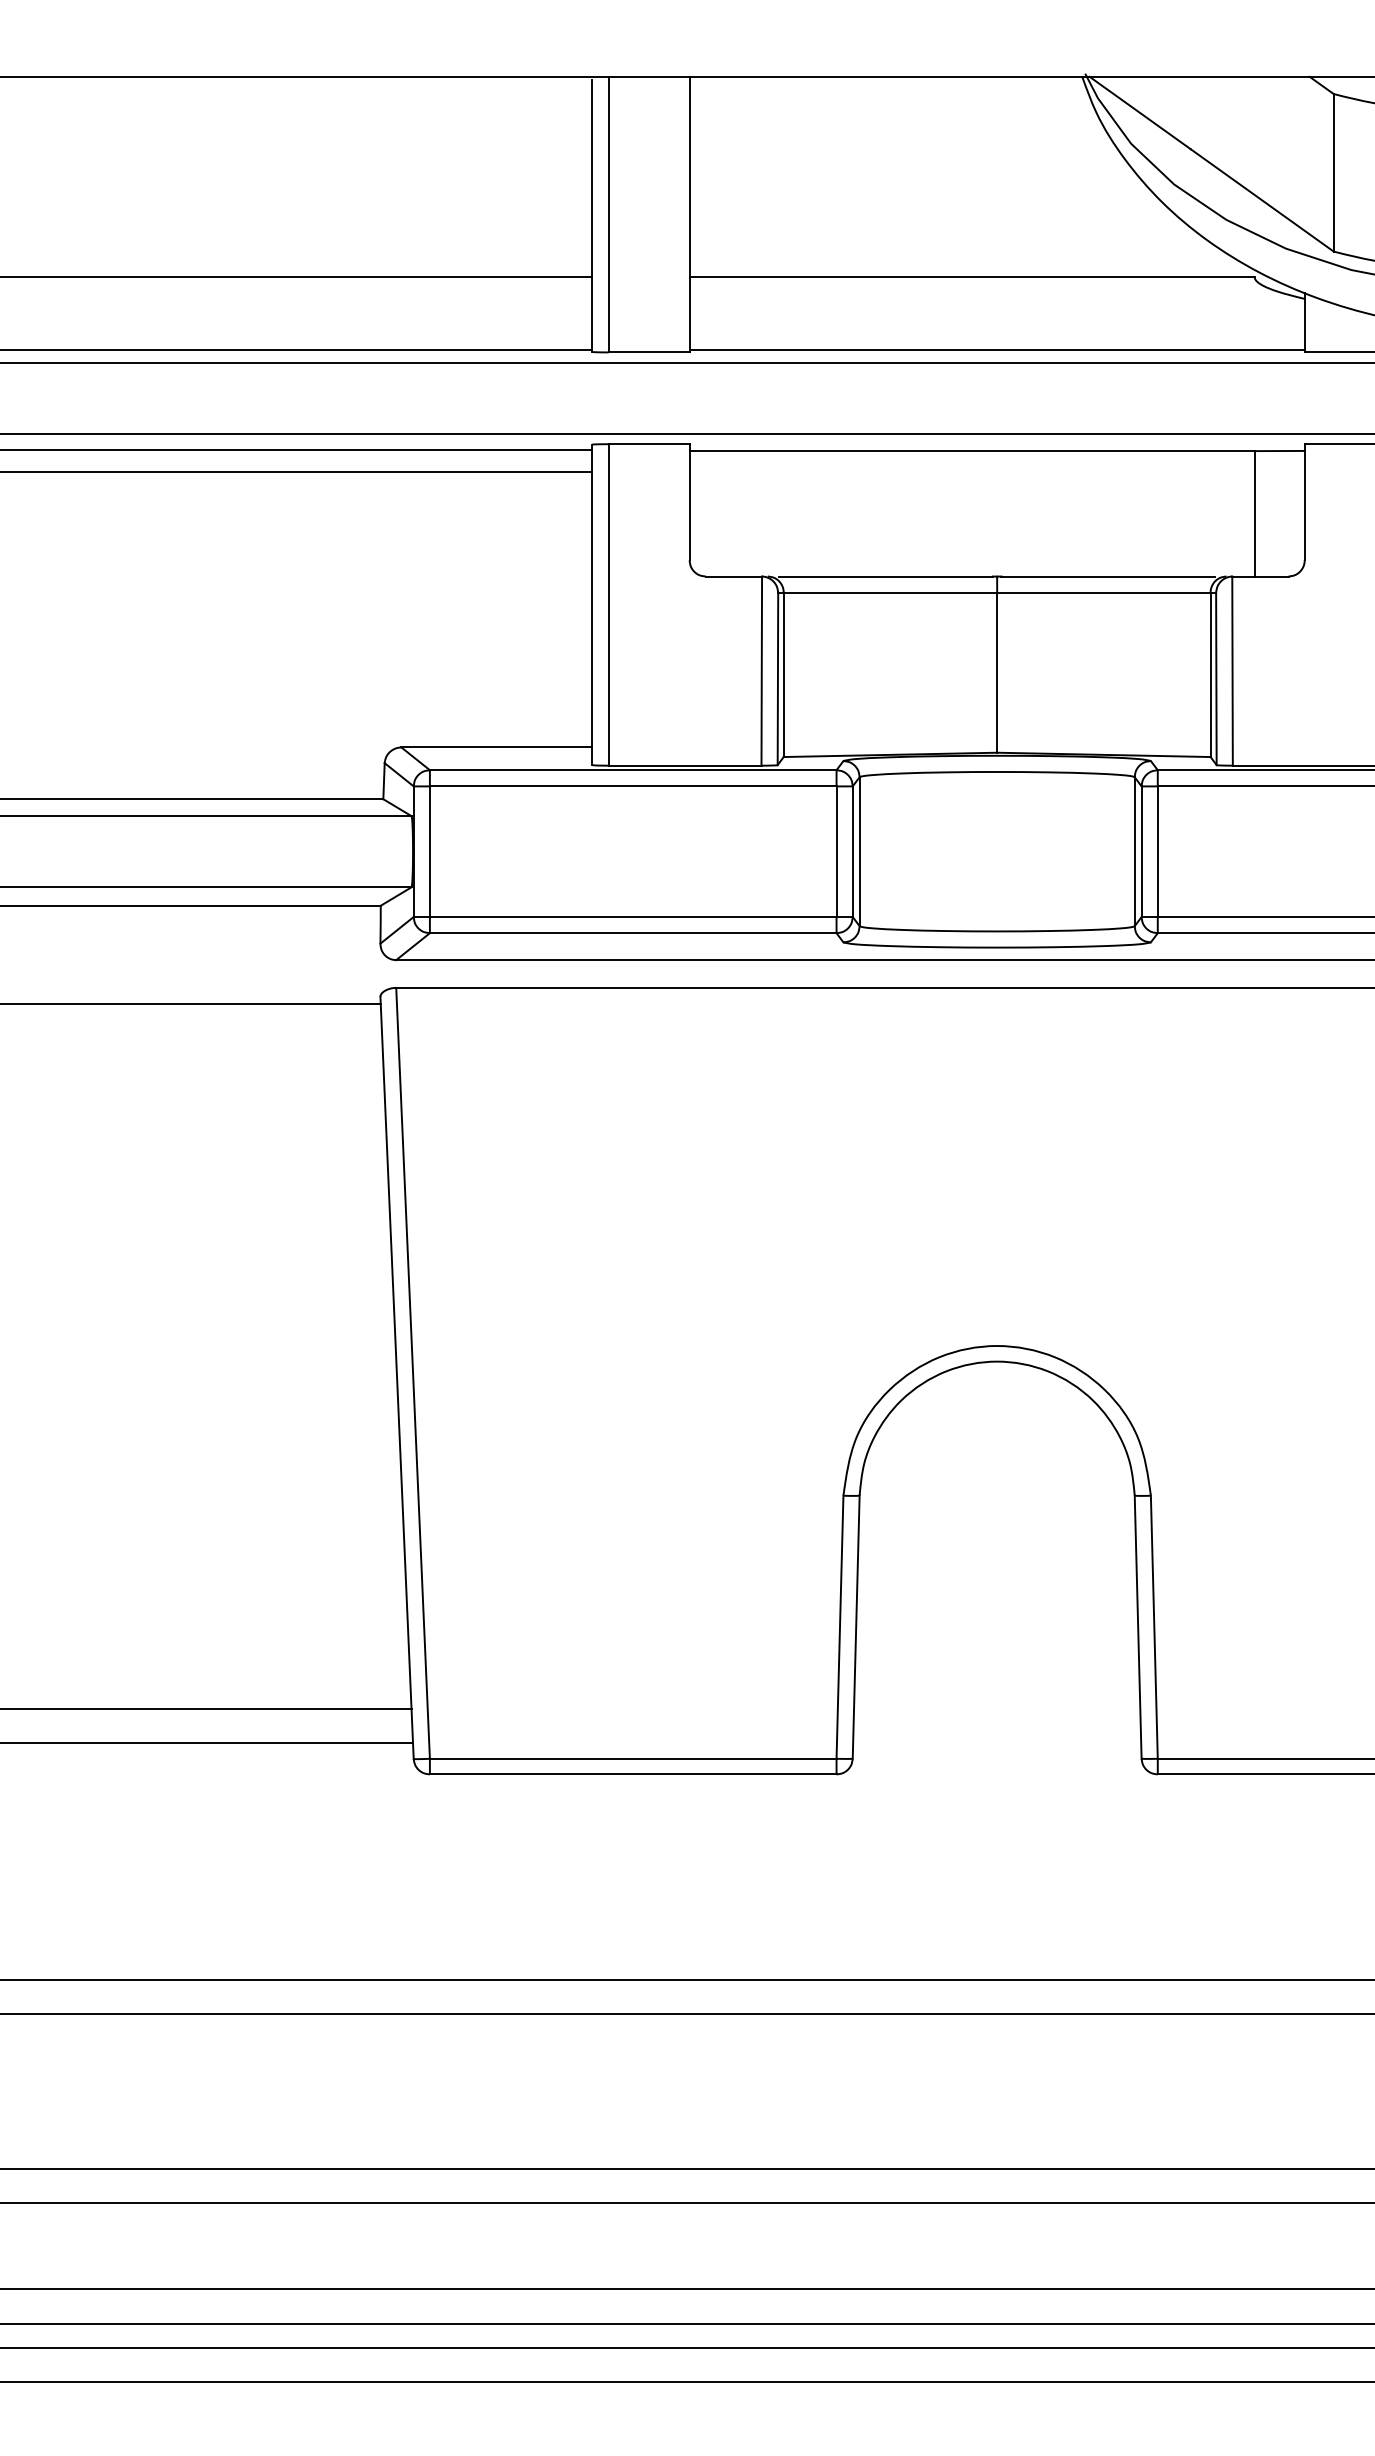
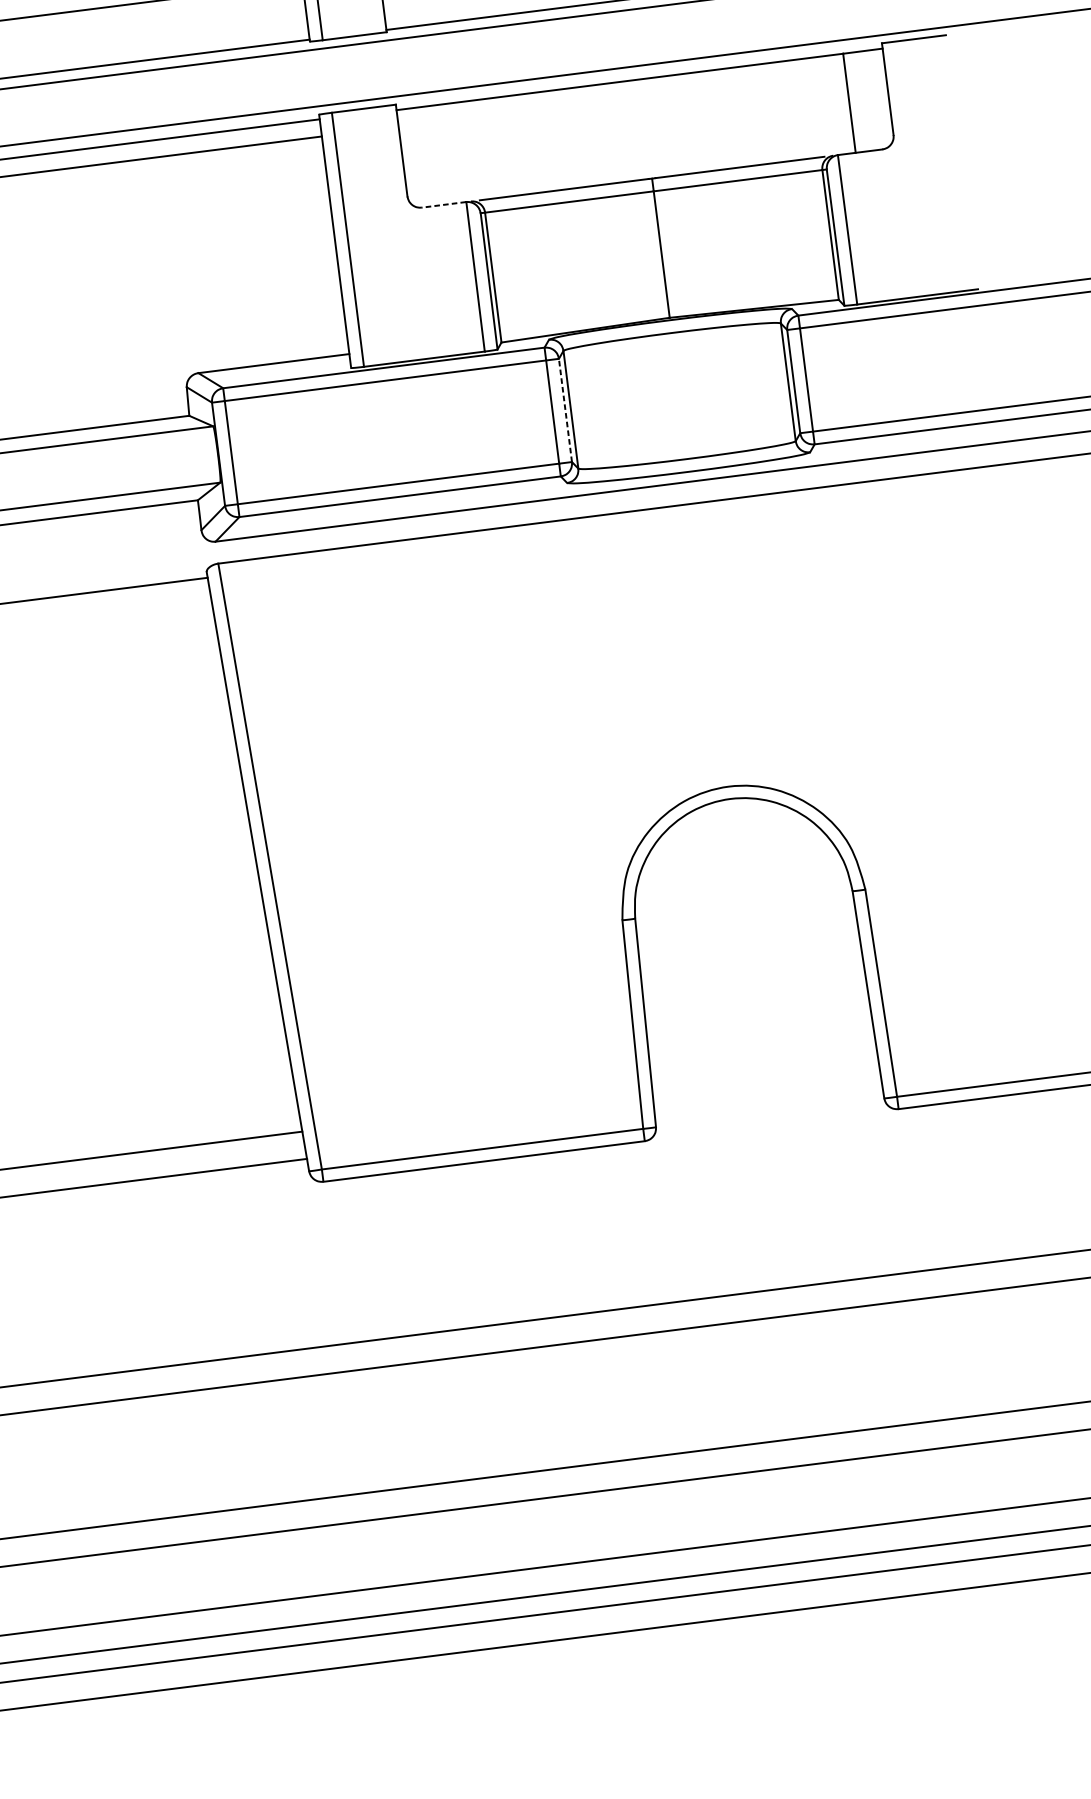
line: (733, 576) -> (443, 204), solid -> dashed
line: (852, 851) -> (565, 410), solid -> dashed

